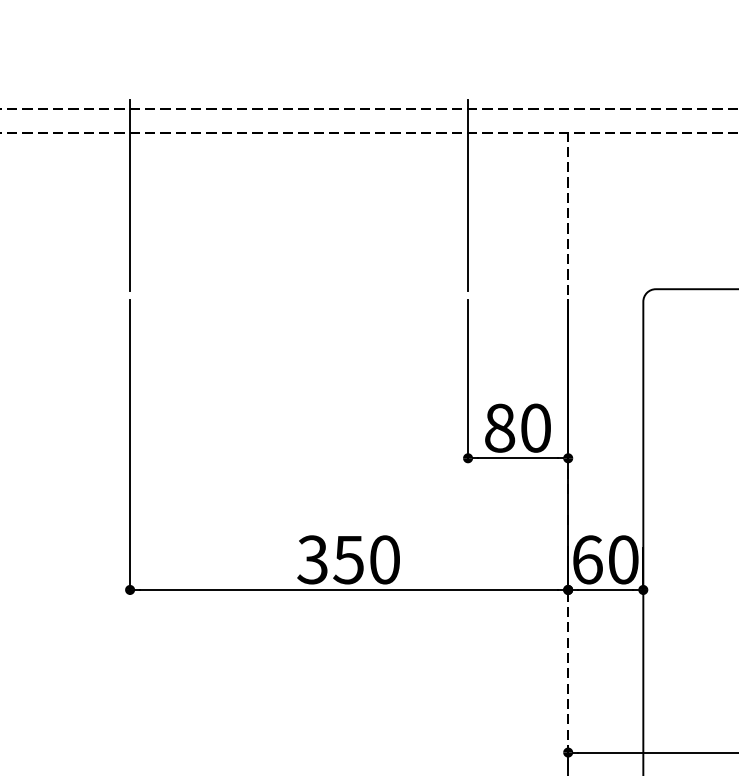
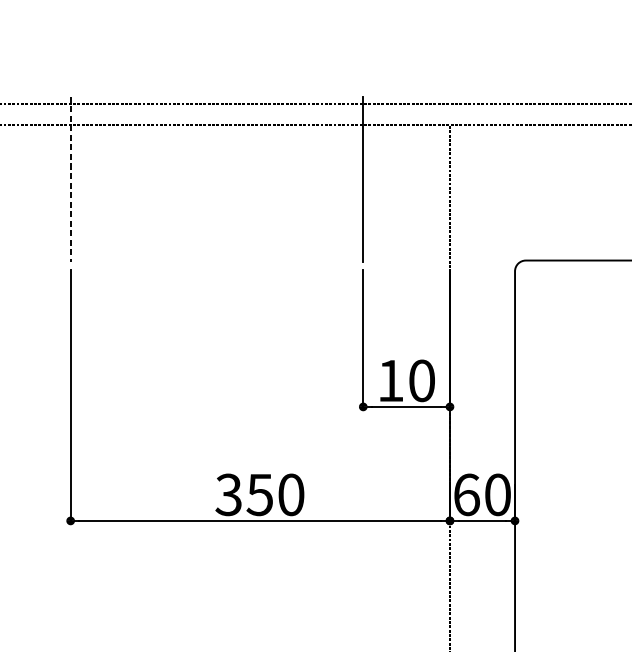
line: (130, 195) -> (71, 179), solid -> dashed
text: (500, 427) -> (391, 380), 80 -> 10

